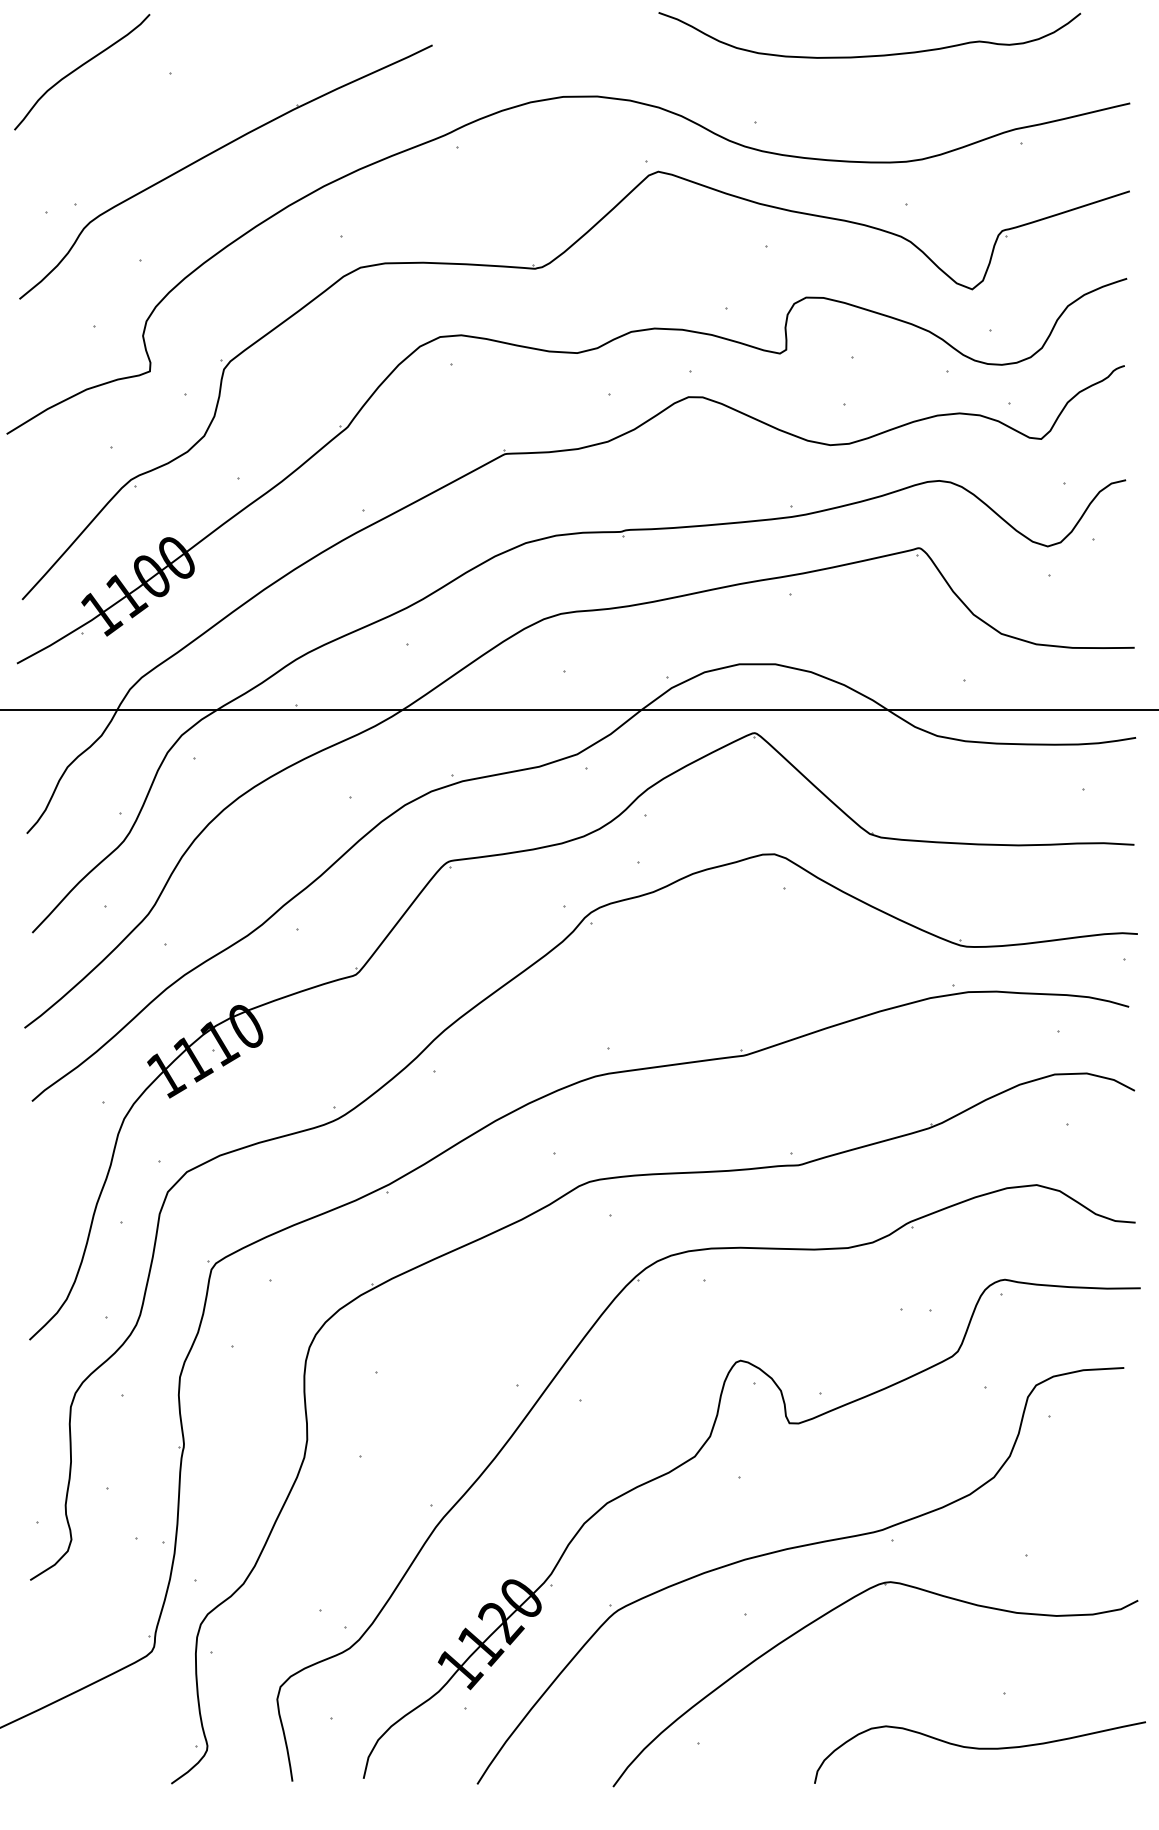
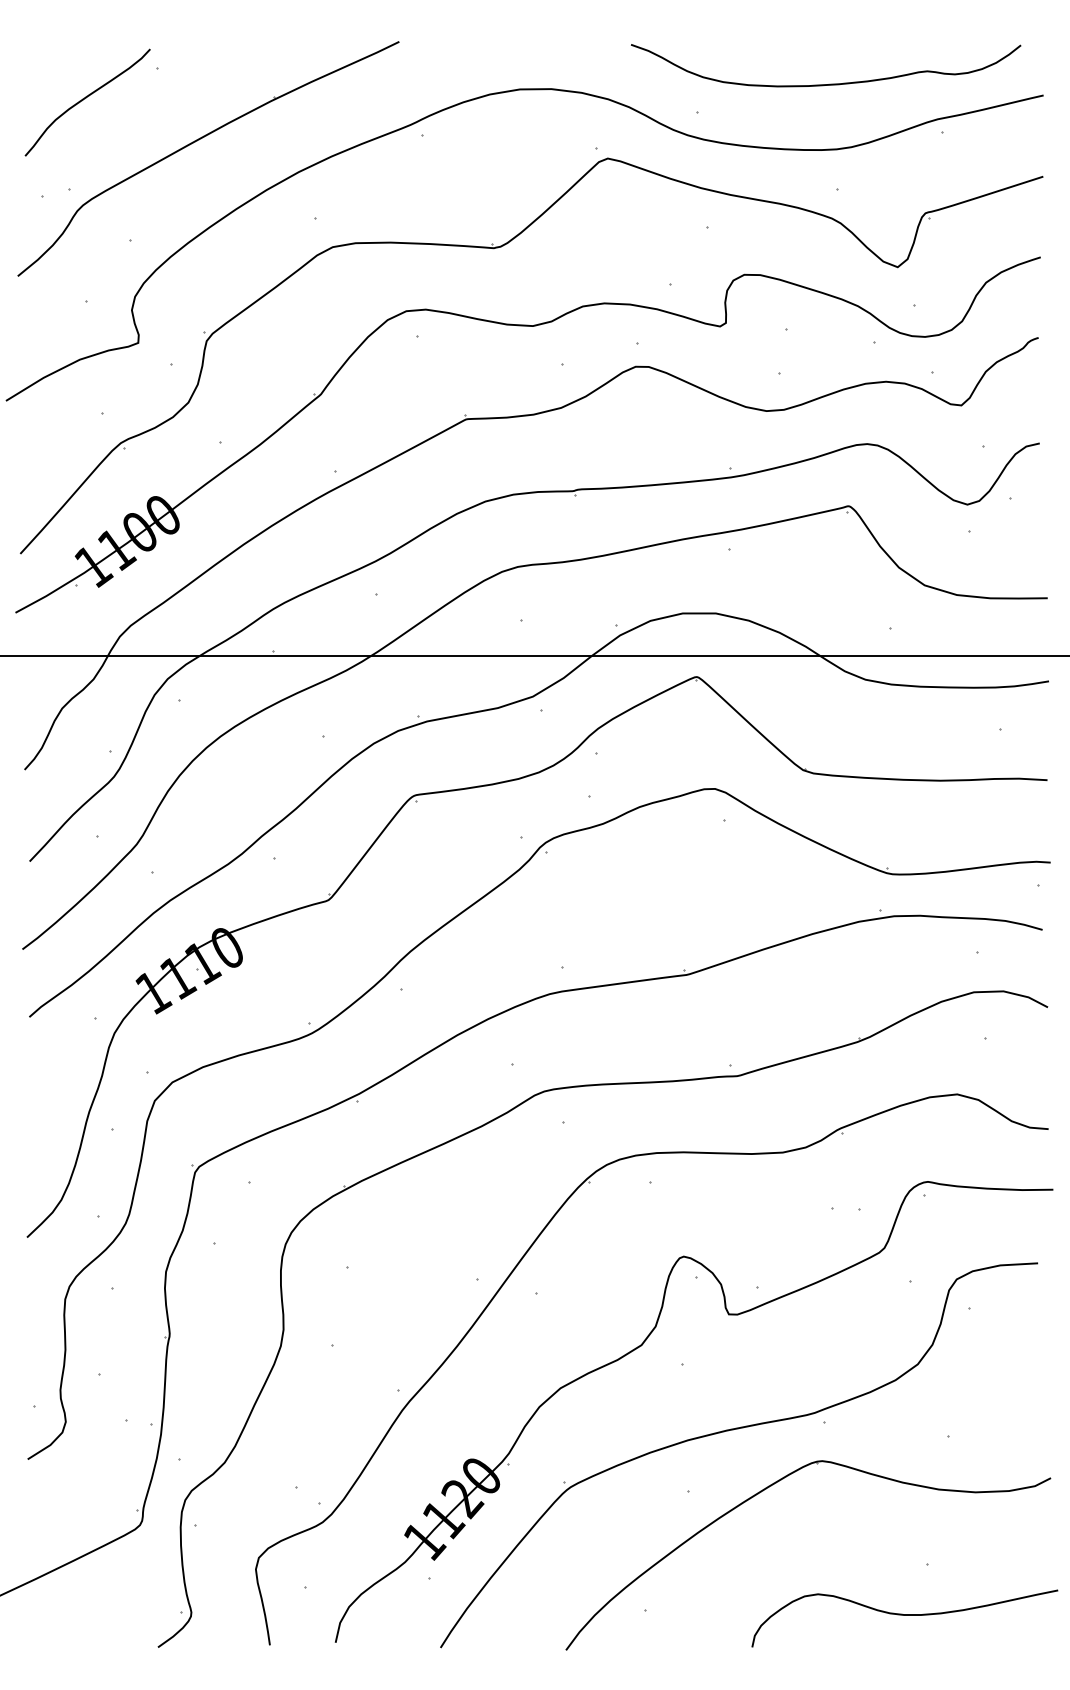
curve: (873, 54) -> (829, 83), moved
curve: (80, 67) -> (86, 98), moved

